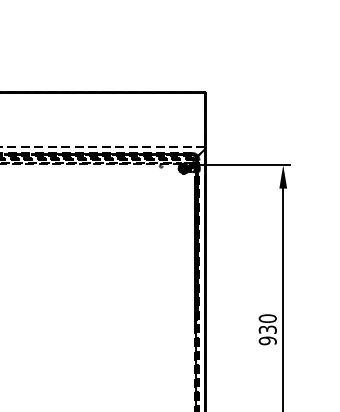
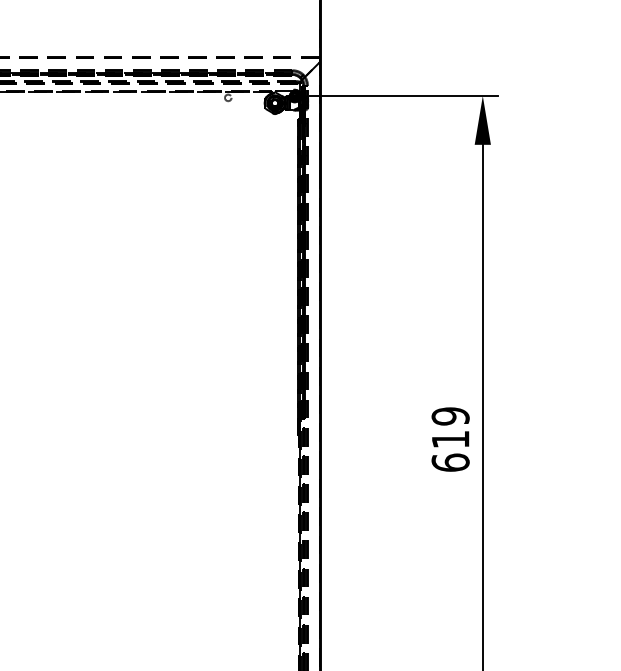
text: (267, 329) -> (449, 438), 930 -> 619

